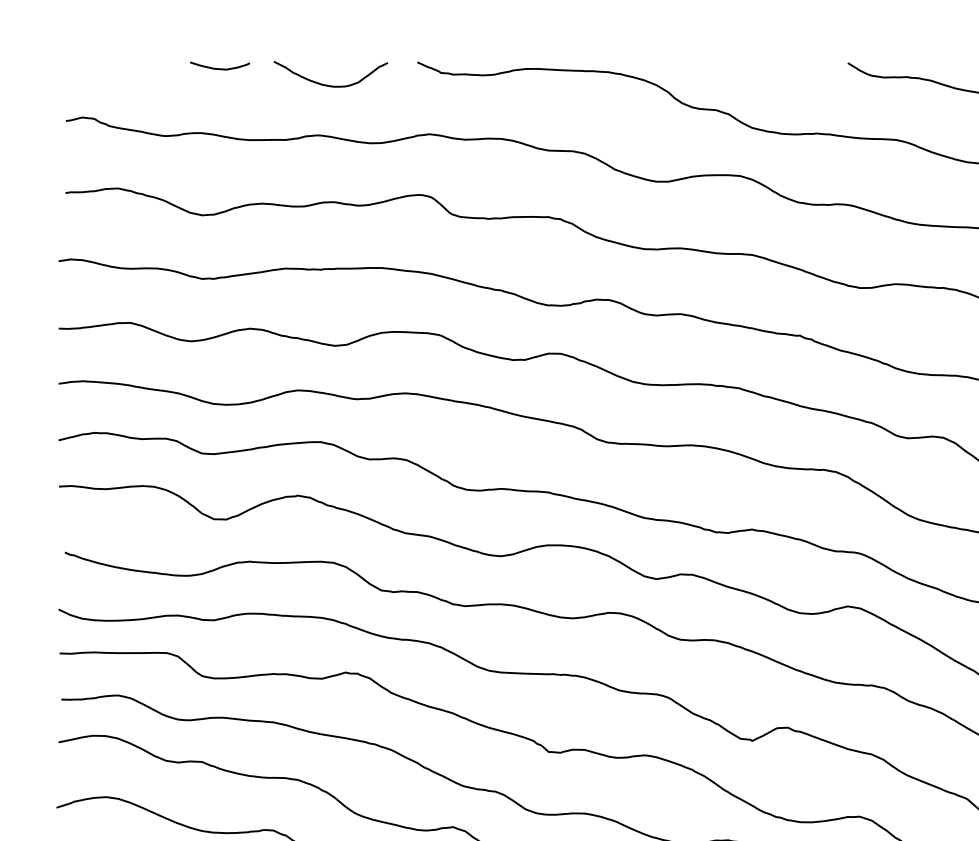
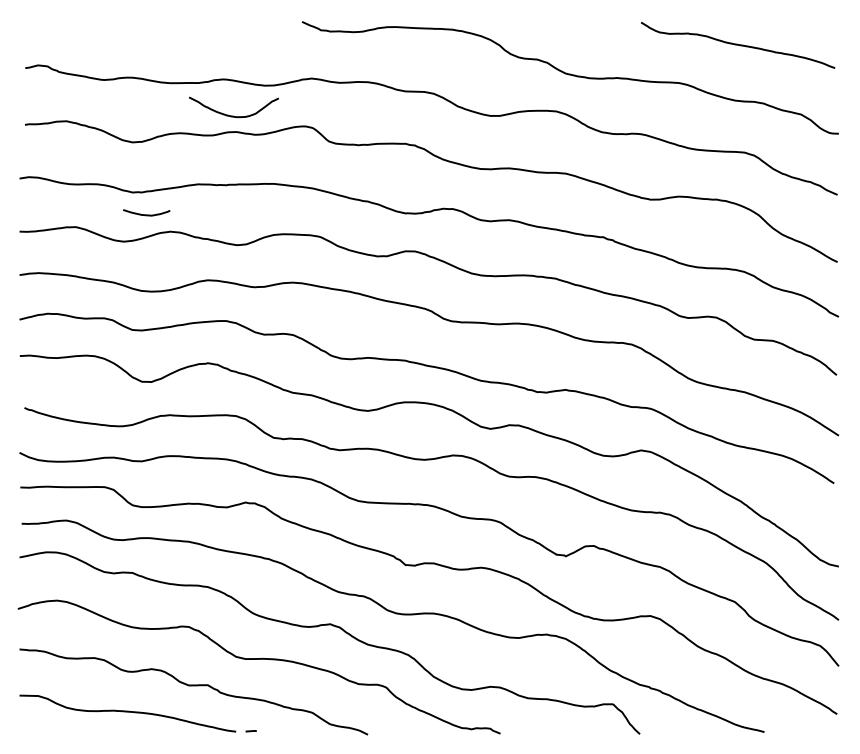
curve: (219, 68) -> (146, 214), moved
curve: (330, 84) -> (233, 115), moved

